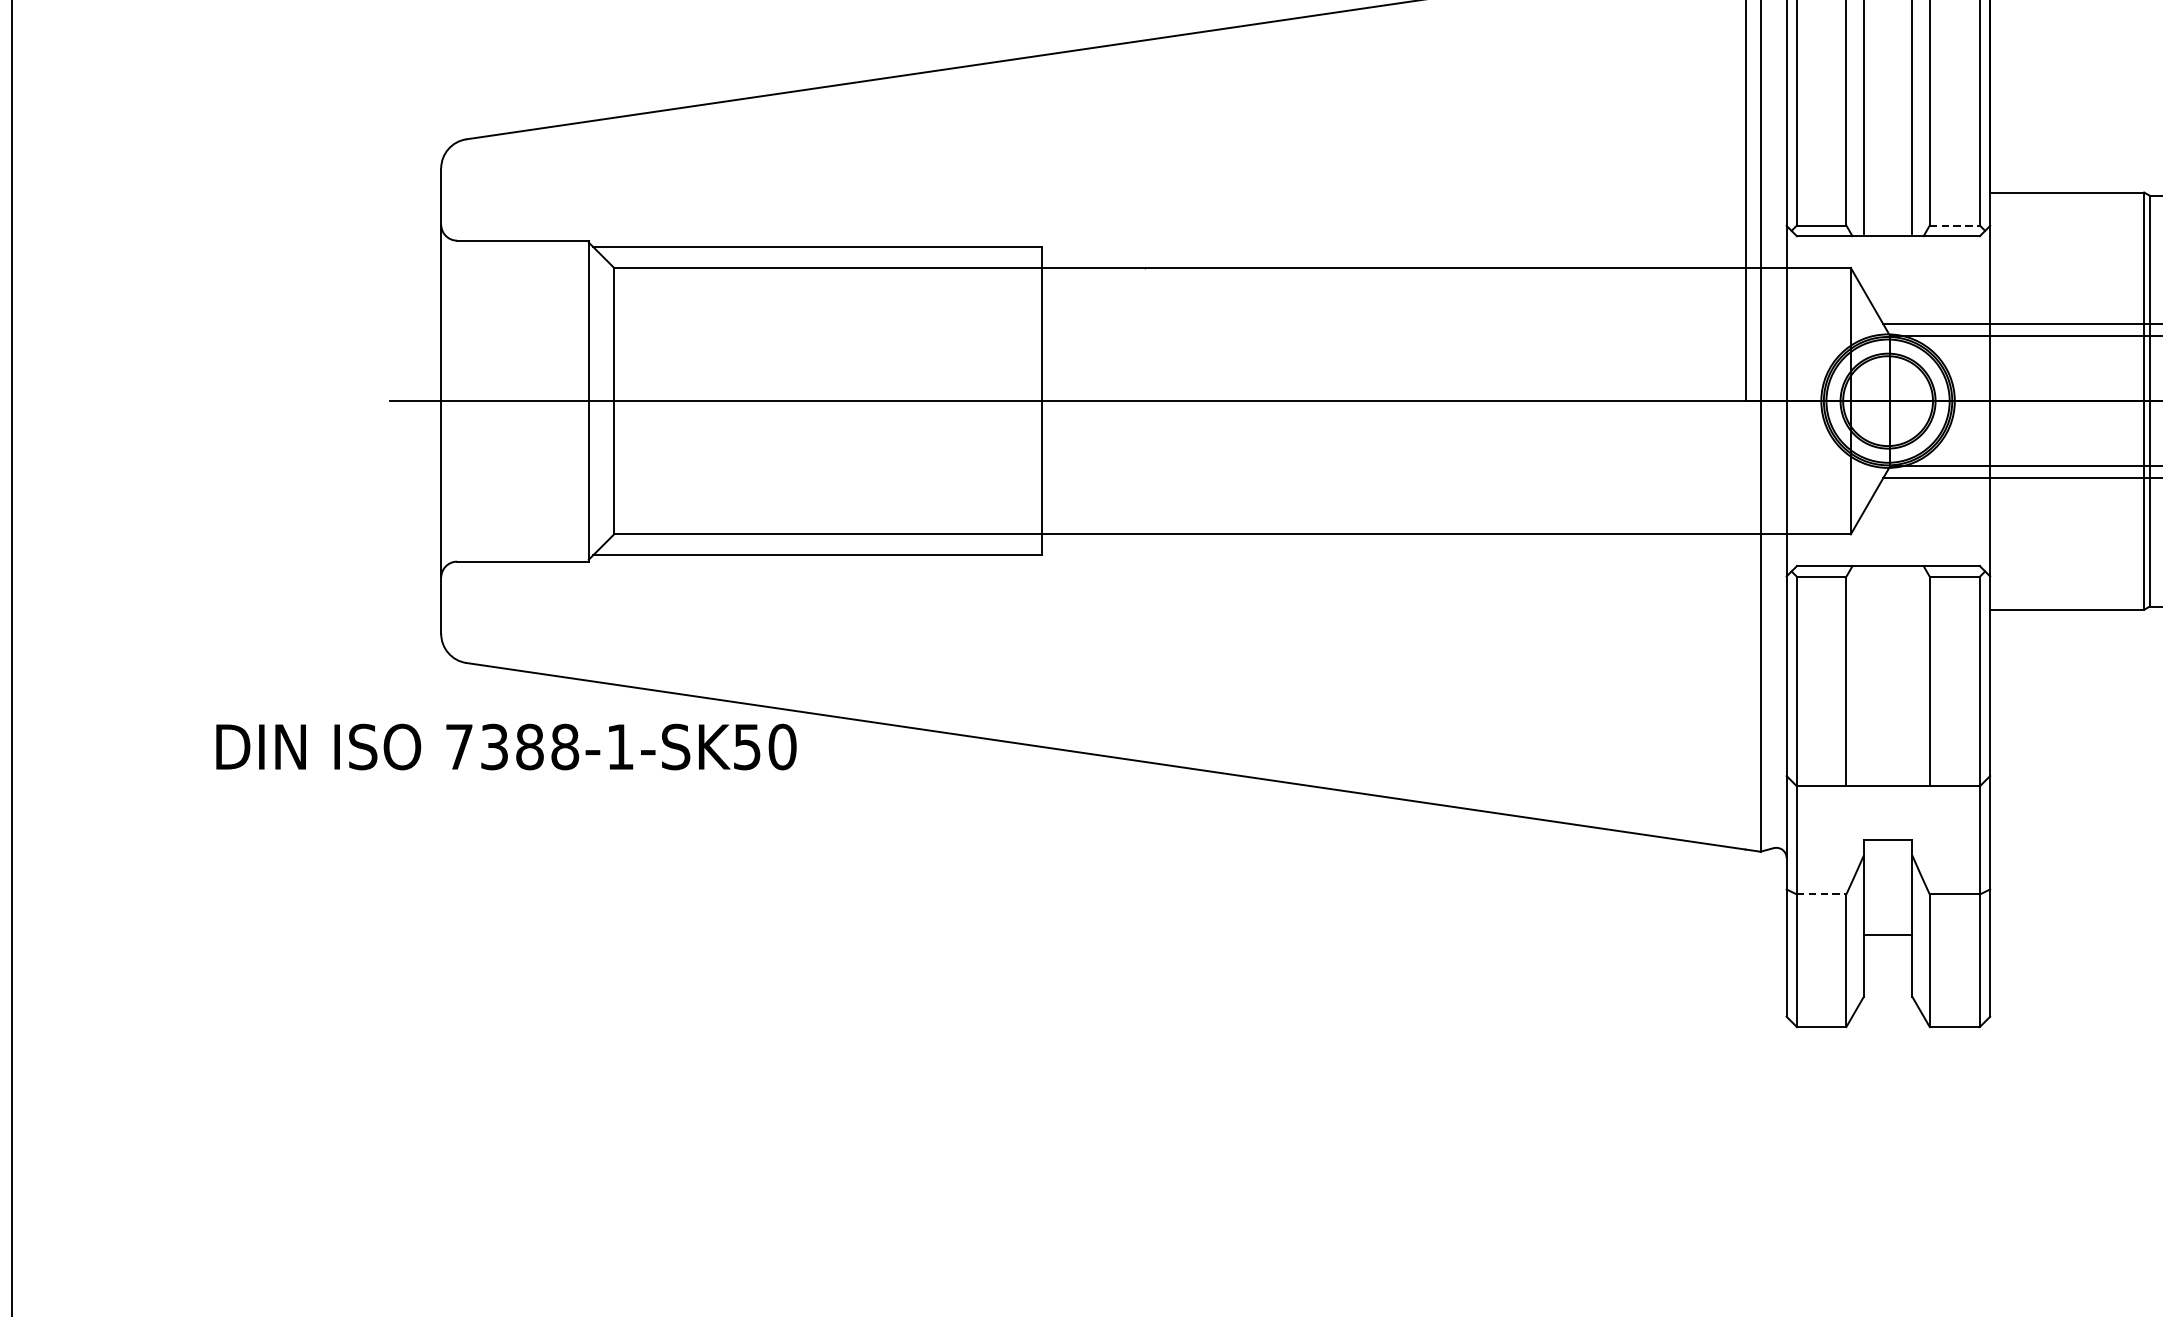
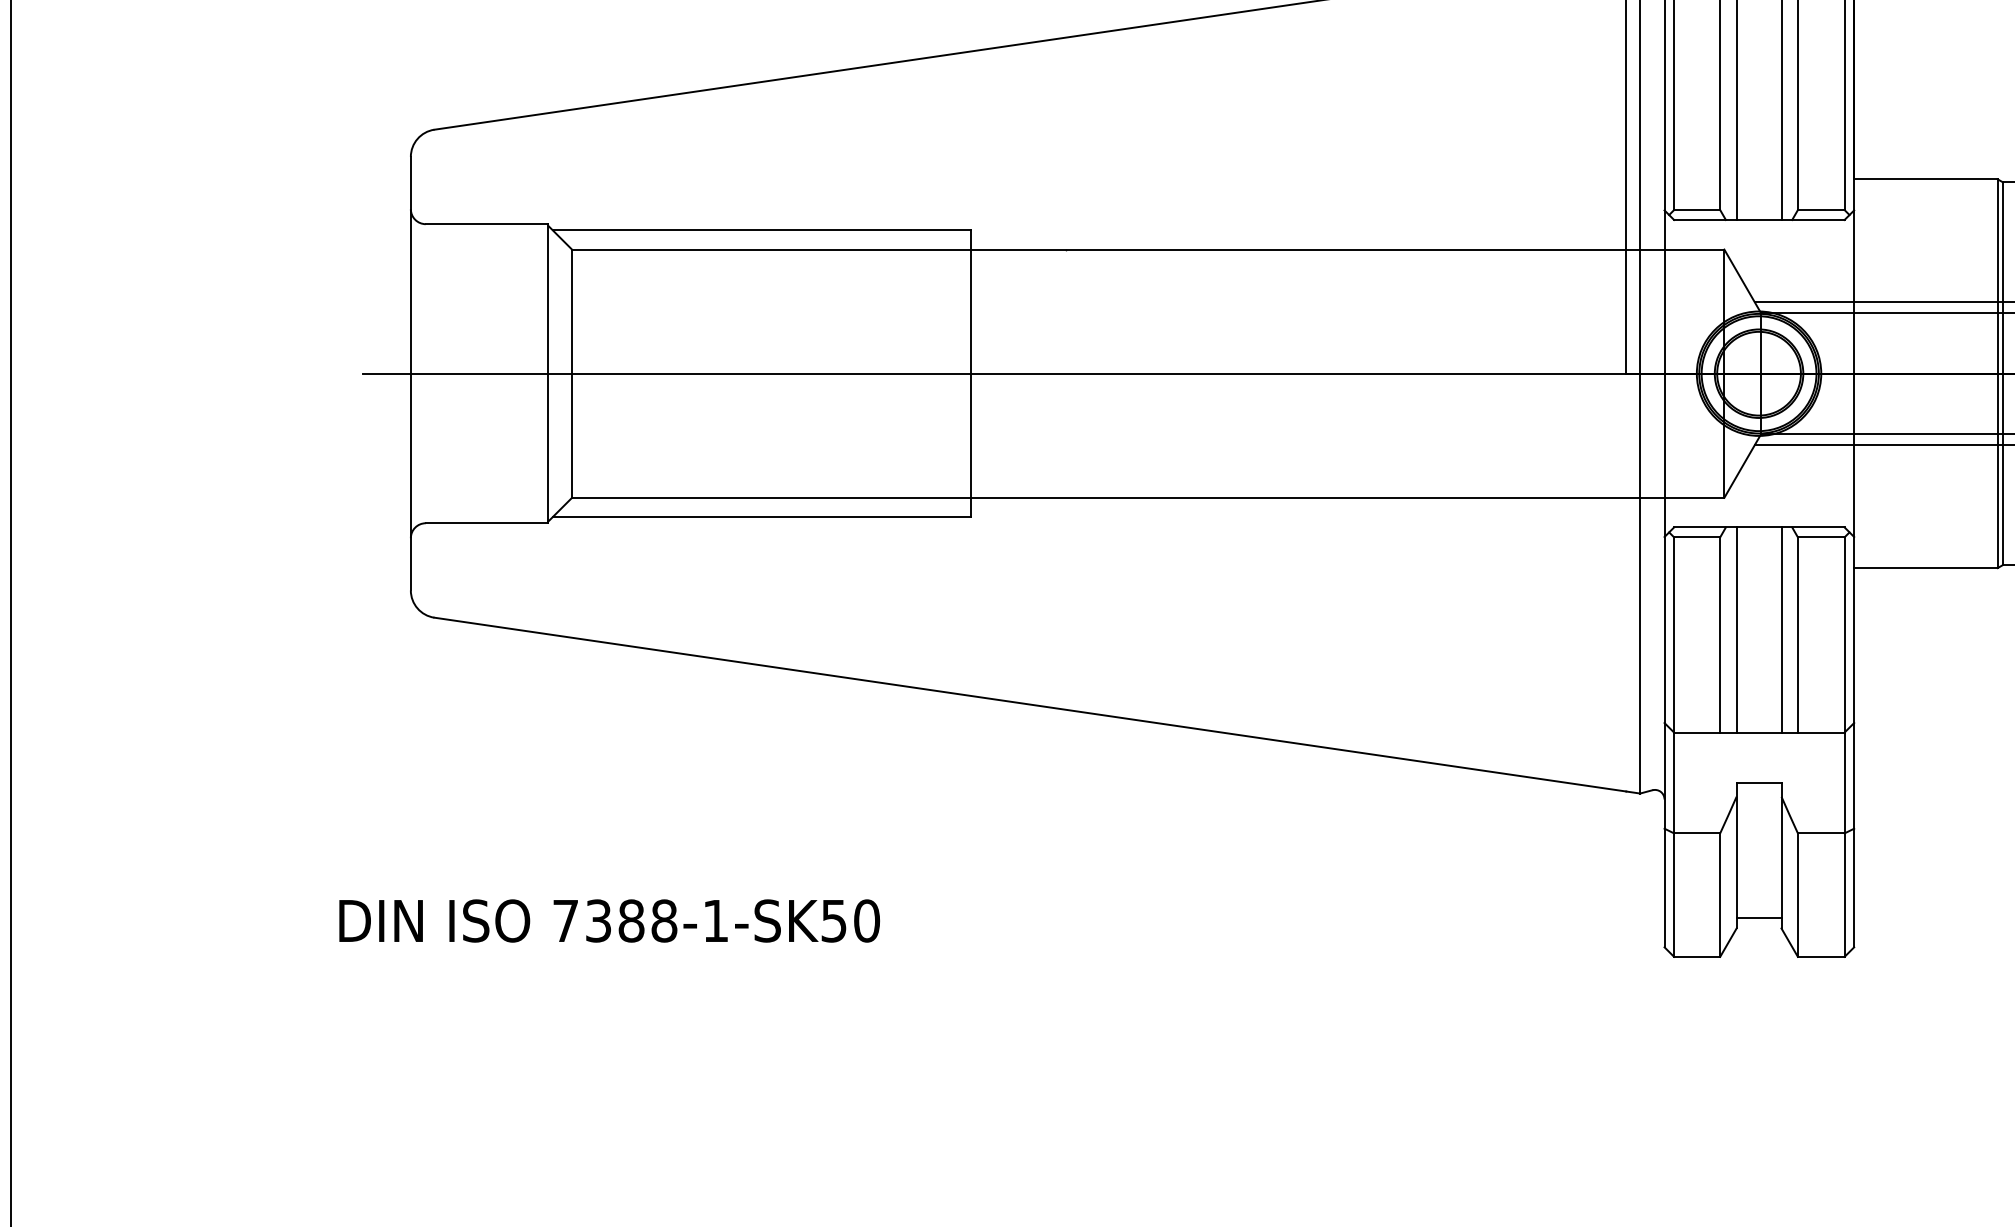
line: (1955, 226) -> (1821, 210), dashed -> solid
line: (1863, 675) -> (1736, 629), added
line: (1912, 675) -> (1781, 629), added
text: (506, 746) -> (609, 920), moved
line: (1822, 894) -> (1697, 833), dashed -> solid
line: (1887, 935) -> (1758, 918), moved

